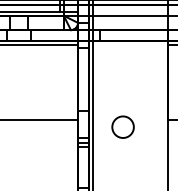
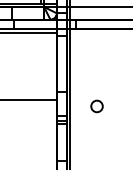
circle: (122, 126) -> (96, 105), size x0.6

